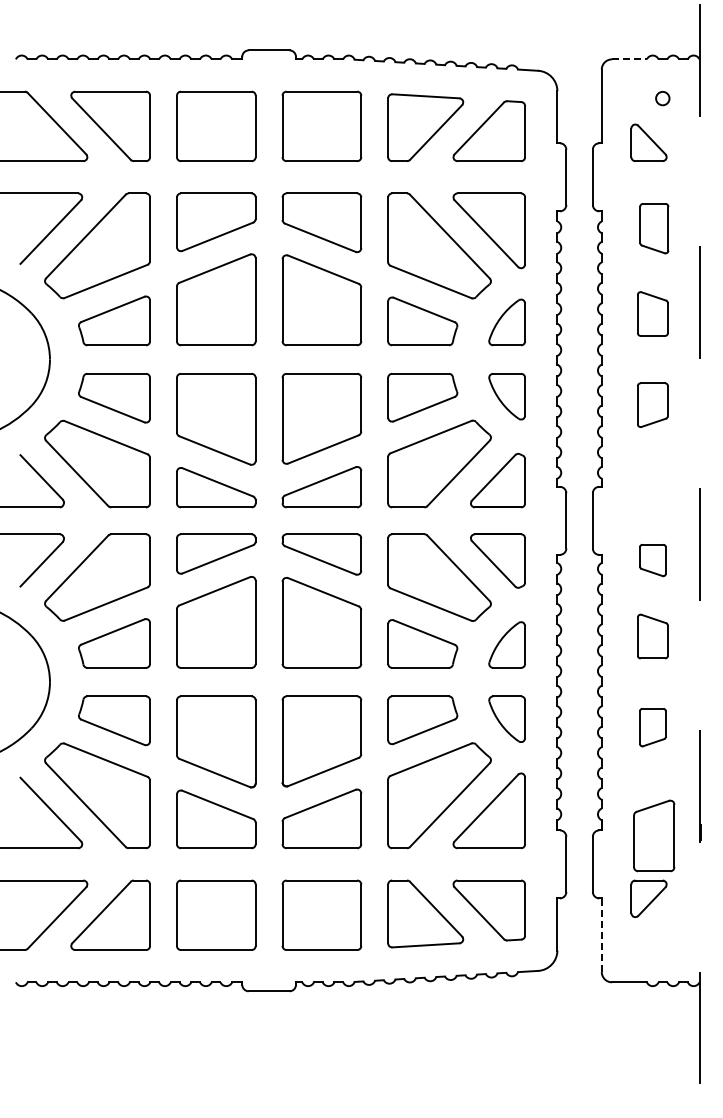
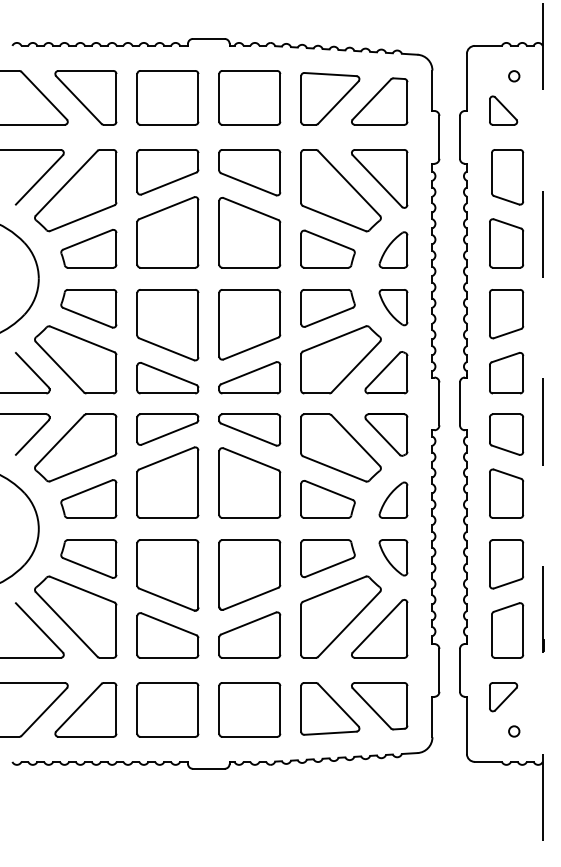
line: (629, 59) -> (488, 45), dashed -> solid
part: (654, 228) -> (507, 177), size x1.43
part: (652, 313) -> (506, 243), size x1.43
part: (652, 405) -> (506, 314), size x1.43
part: (652, 481) -> (506, 373), added
part: (652, 560) -> (506, 434), size x1.67
part: (652, 636) -> (506, 493), size x1.43
part: (652, 727) -> (506, 564), size x1.67
part: (654, 835) -> (507, 630), moved
line: (601, 935) -> (466, 725), dashed -> solid
circle: (662, 942) -> (514, 731), added

